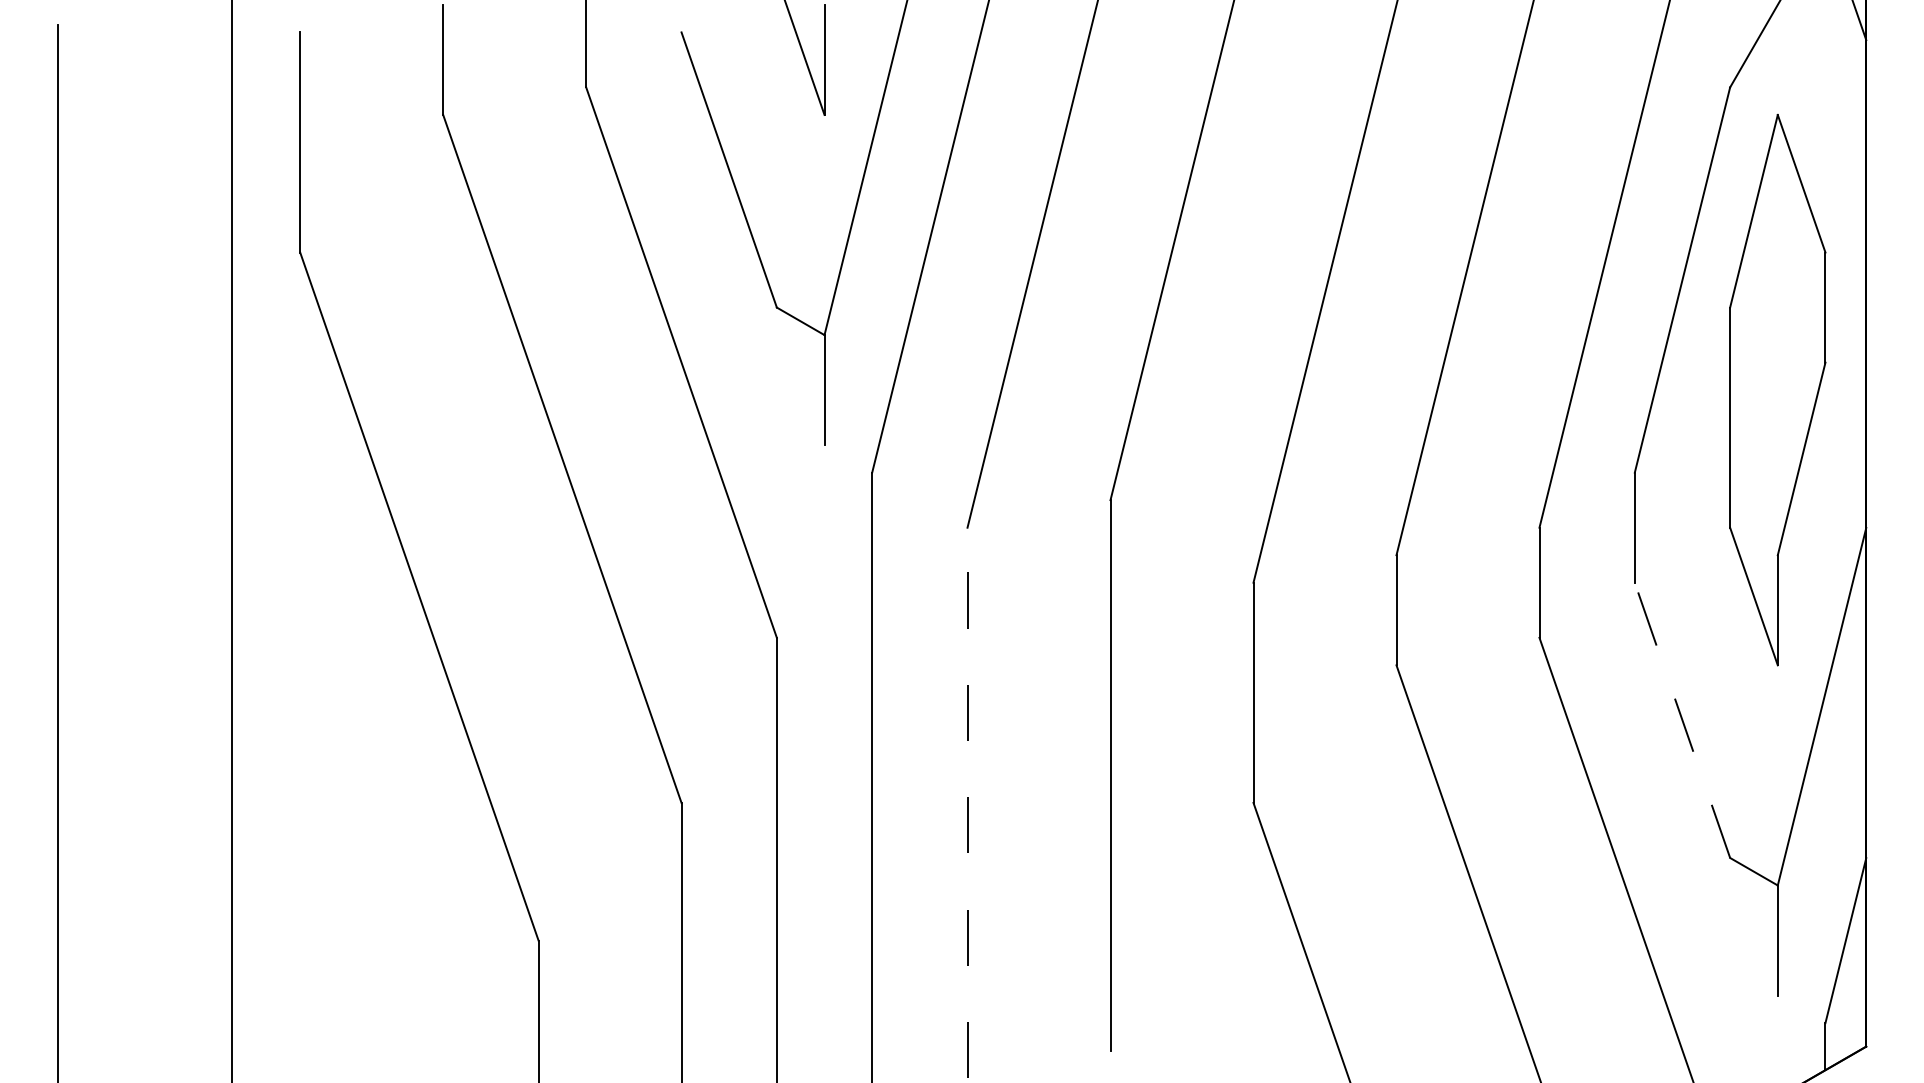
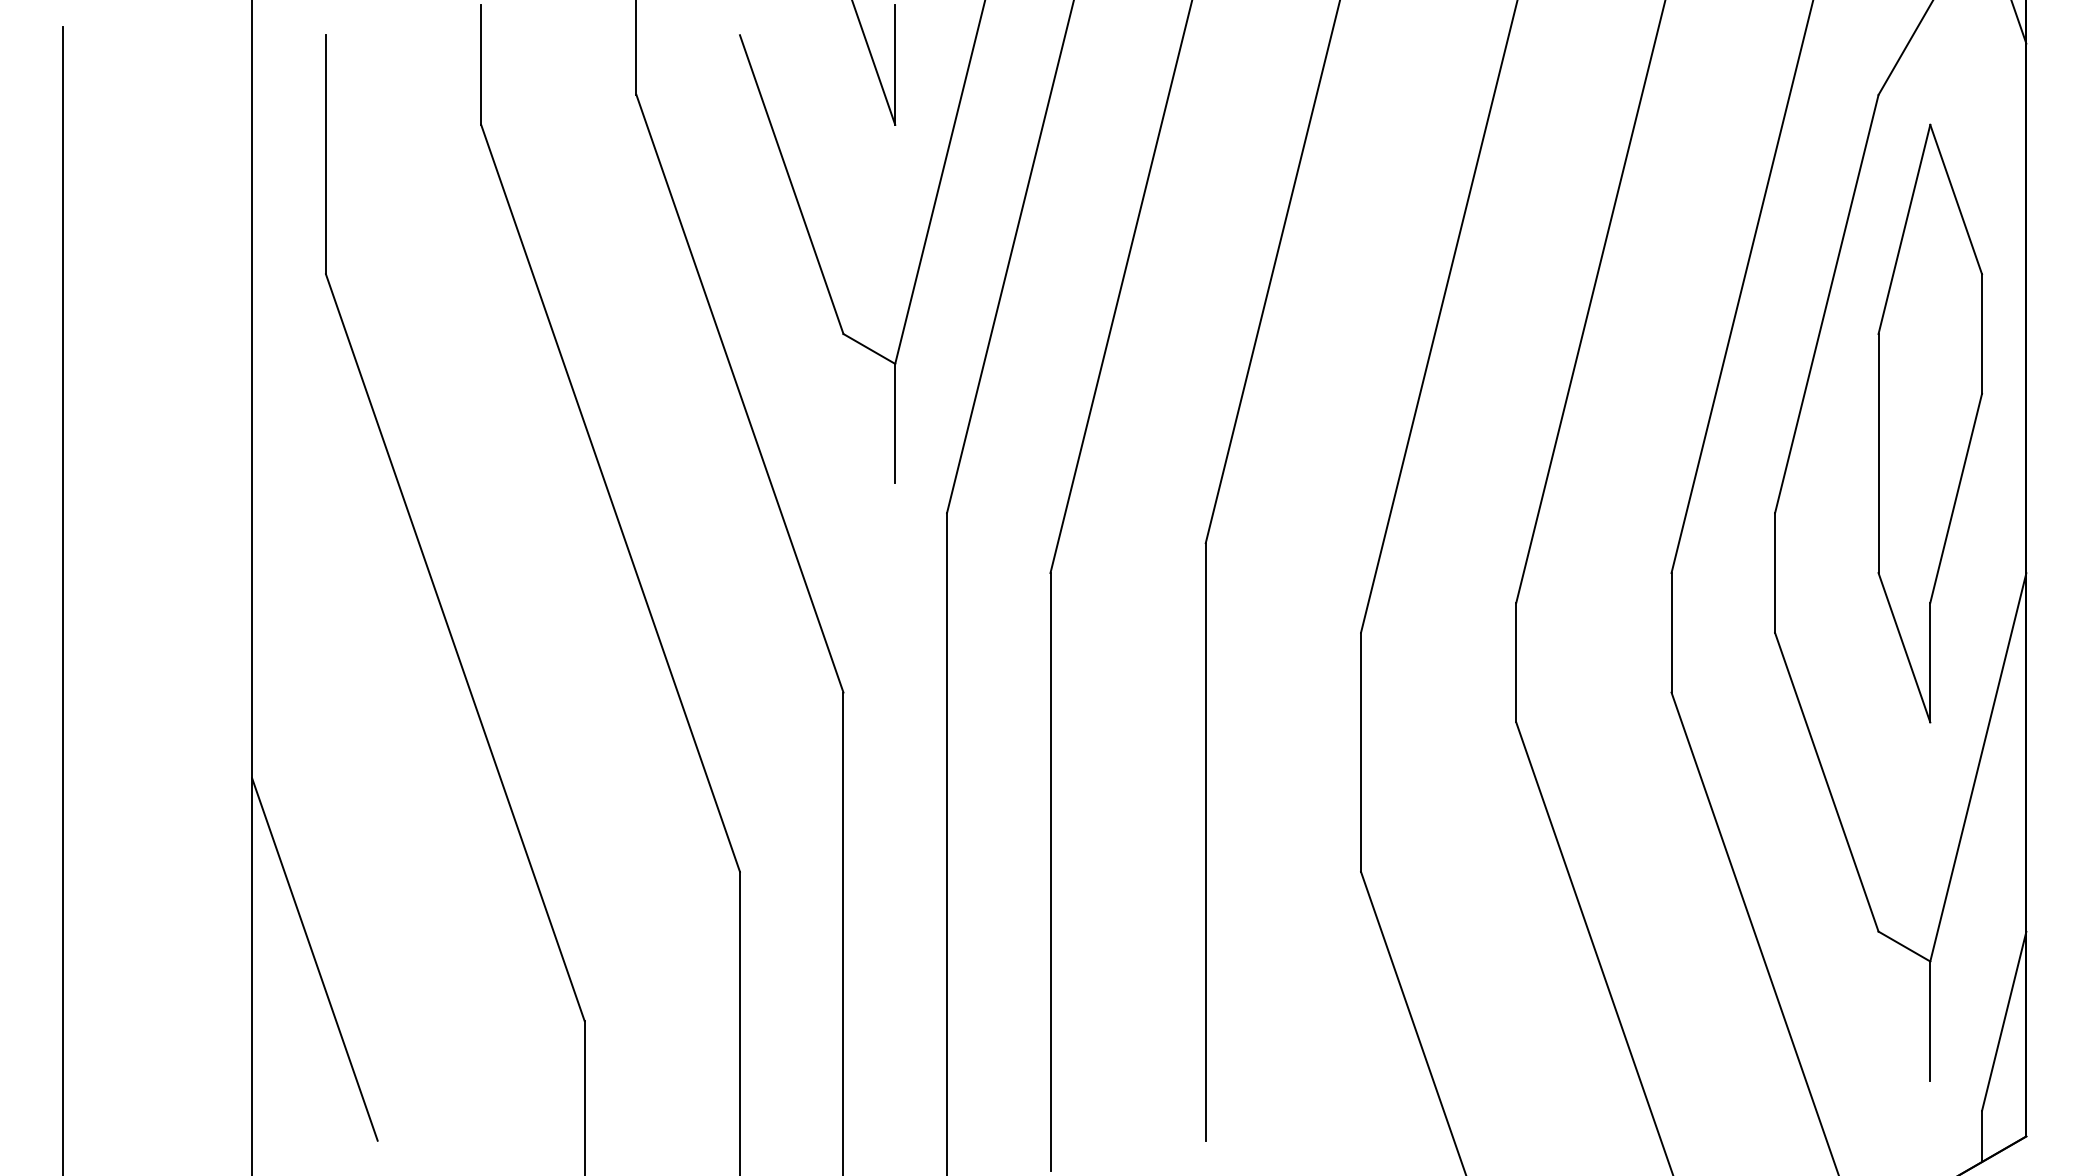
line: (1682, 720) -> (1826, 782), dashed -> solid
line: (967, 802) -> (1050, 871), dashed -> solid
line: (289, 883) -> (314, 959), added

